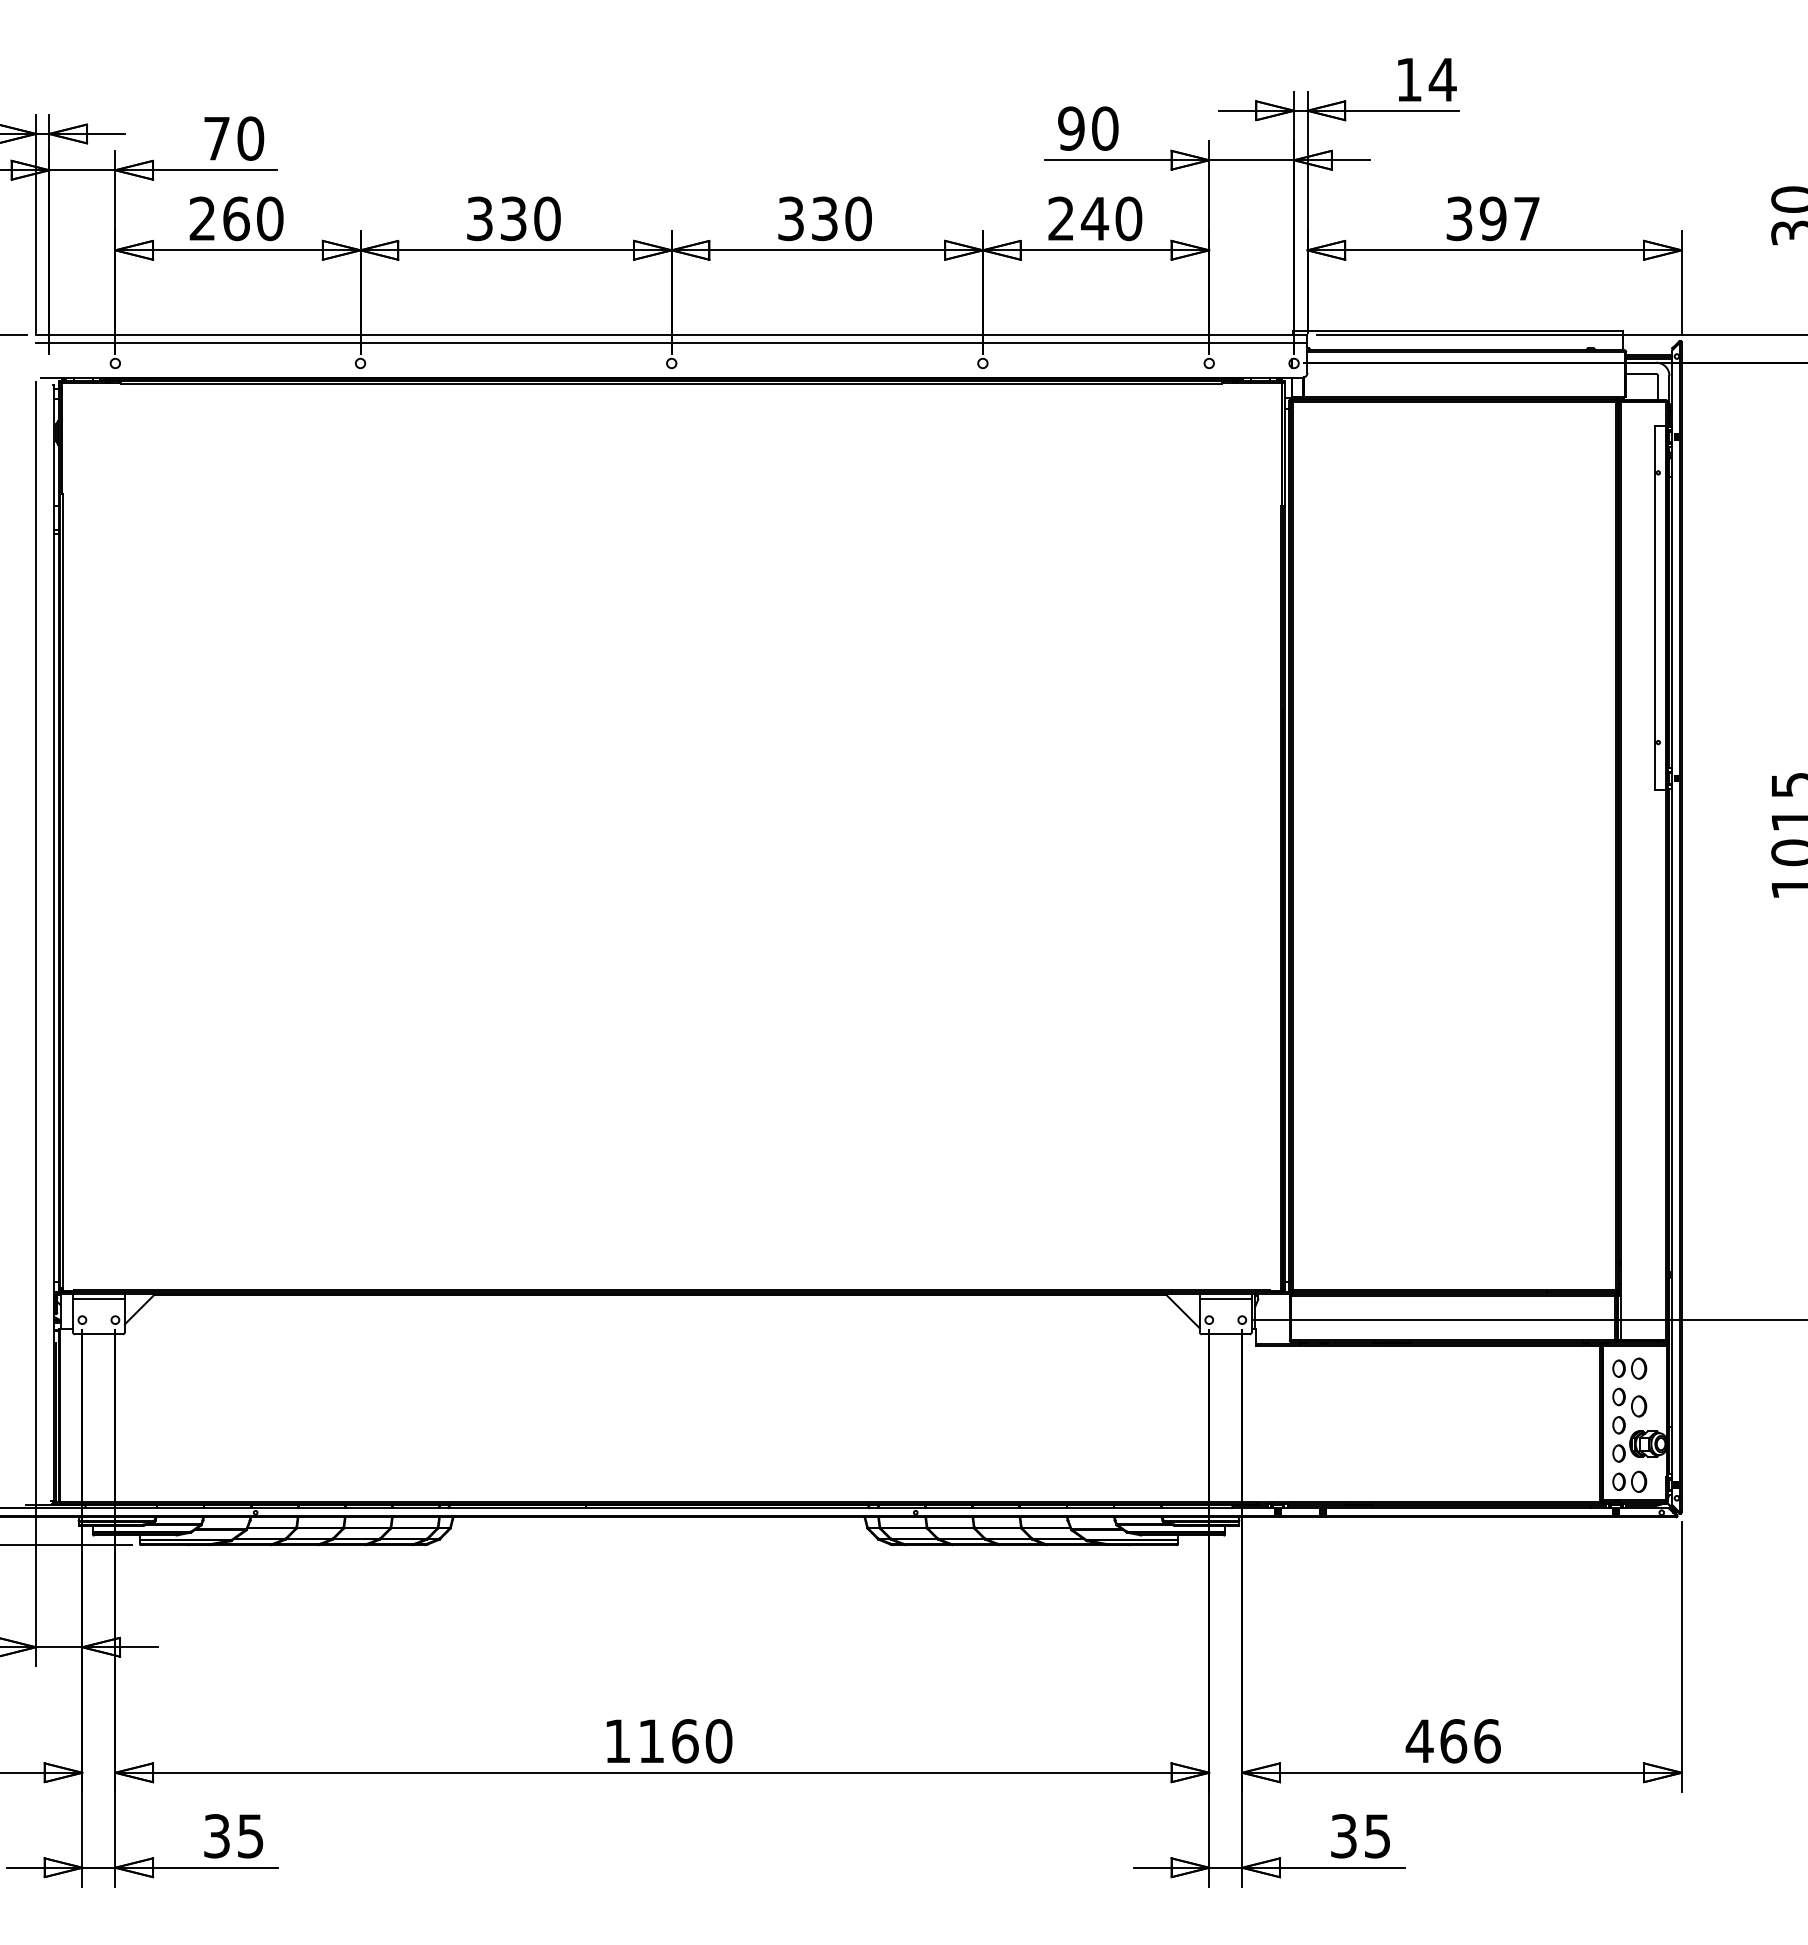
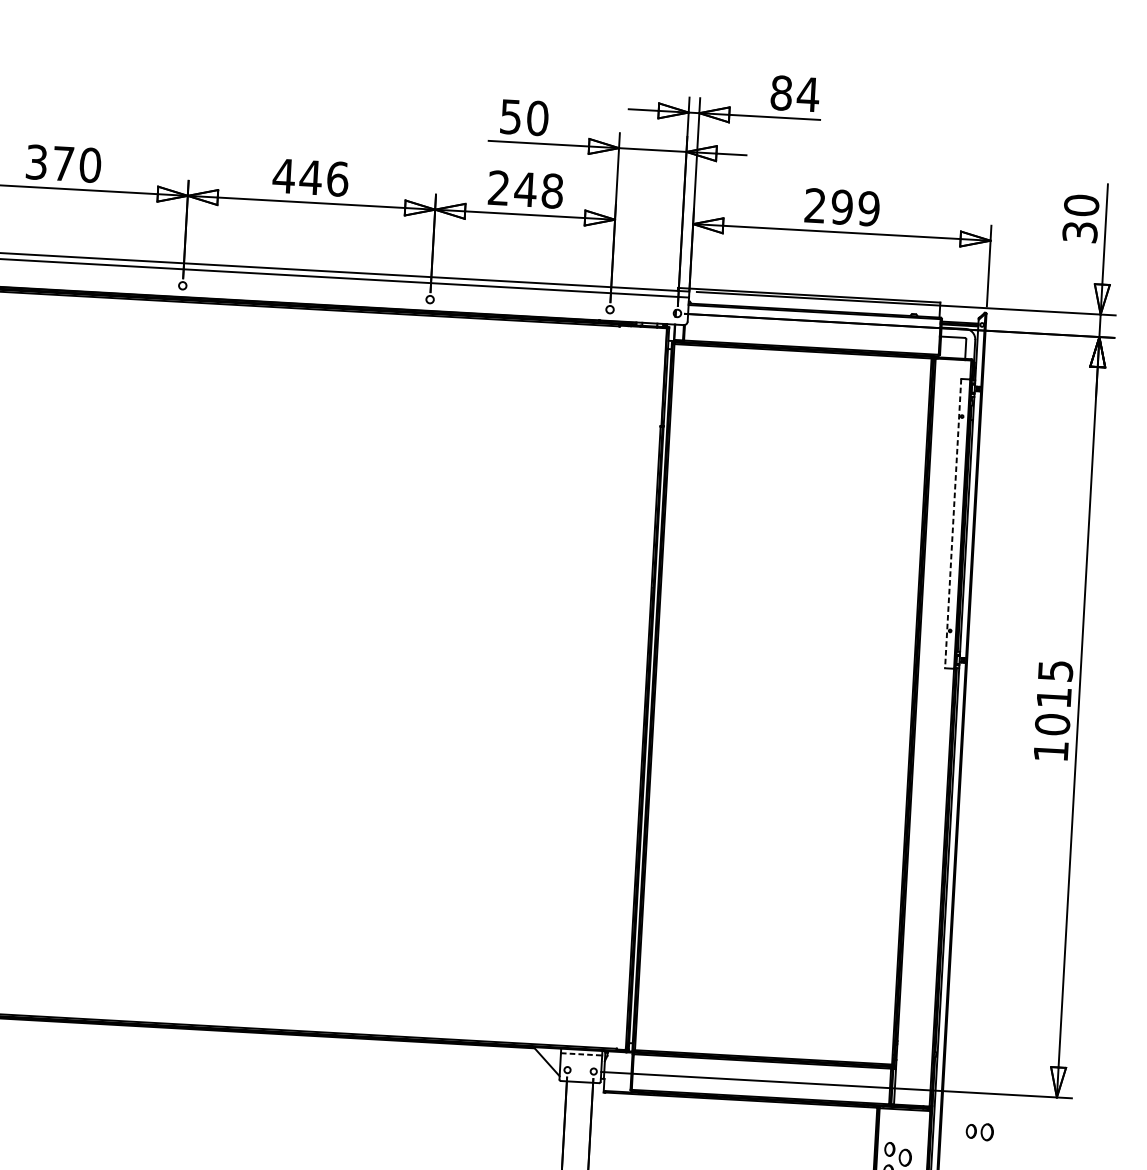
text: (1409, 79) -> (781, 92), 14 -> 84
text: (1071, 128) -> (510, 116), 90 -> 50
text: (513, 218) -> (63, 163), 330 -> 370
text: (824, 218) -> (310, 177), 330 -> 446
text: (1128, 218) -> (552, 190), 240 -> 248
text: (1493, 218) -> (842, 207), 397 -> 299
line: (1654, 607) -> (953, 523), solid -> dashed
line: (1225, 1299) -> (581, 1054), solid -> dashed
part: (1629, 1368) -> (979, 1131), moved

